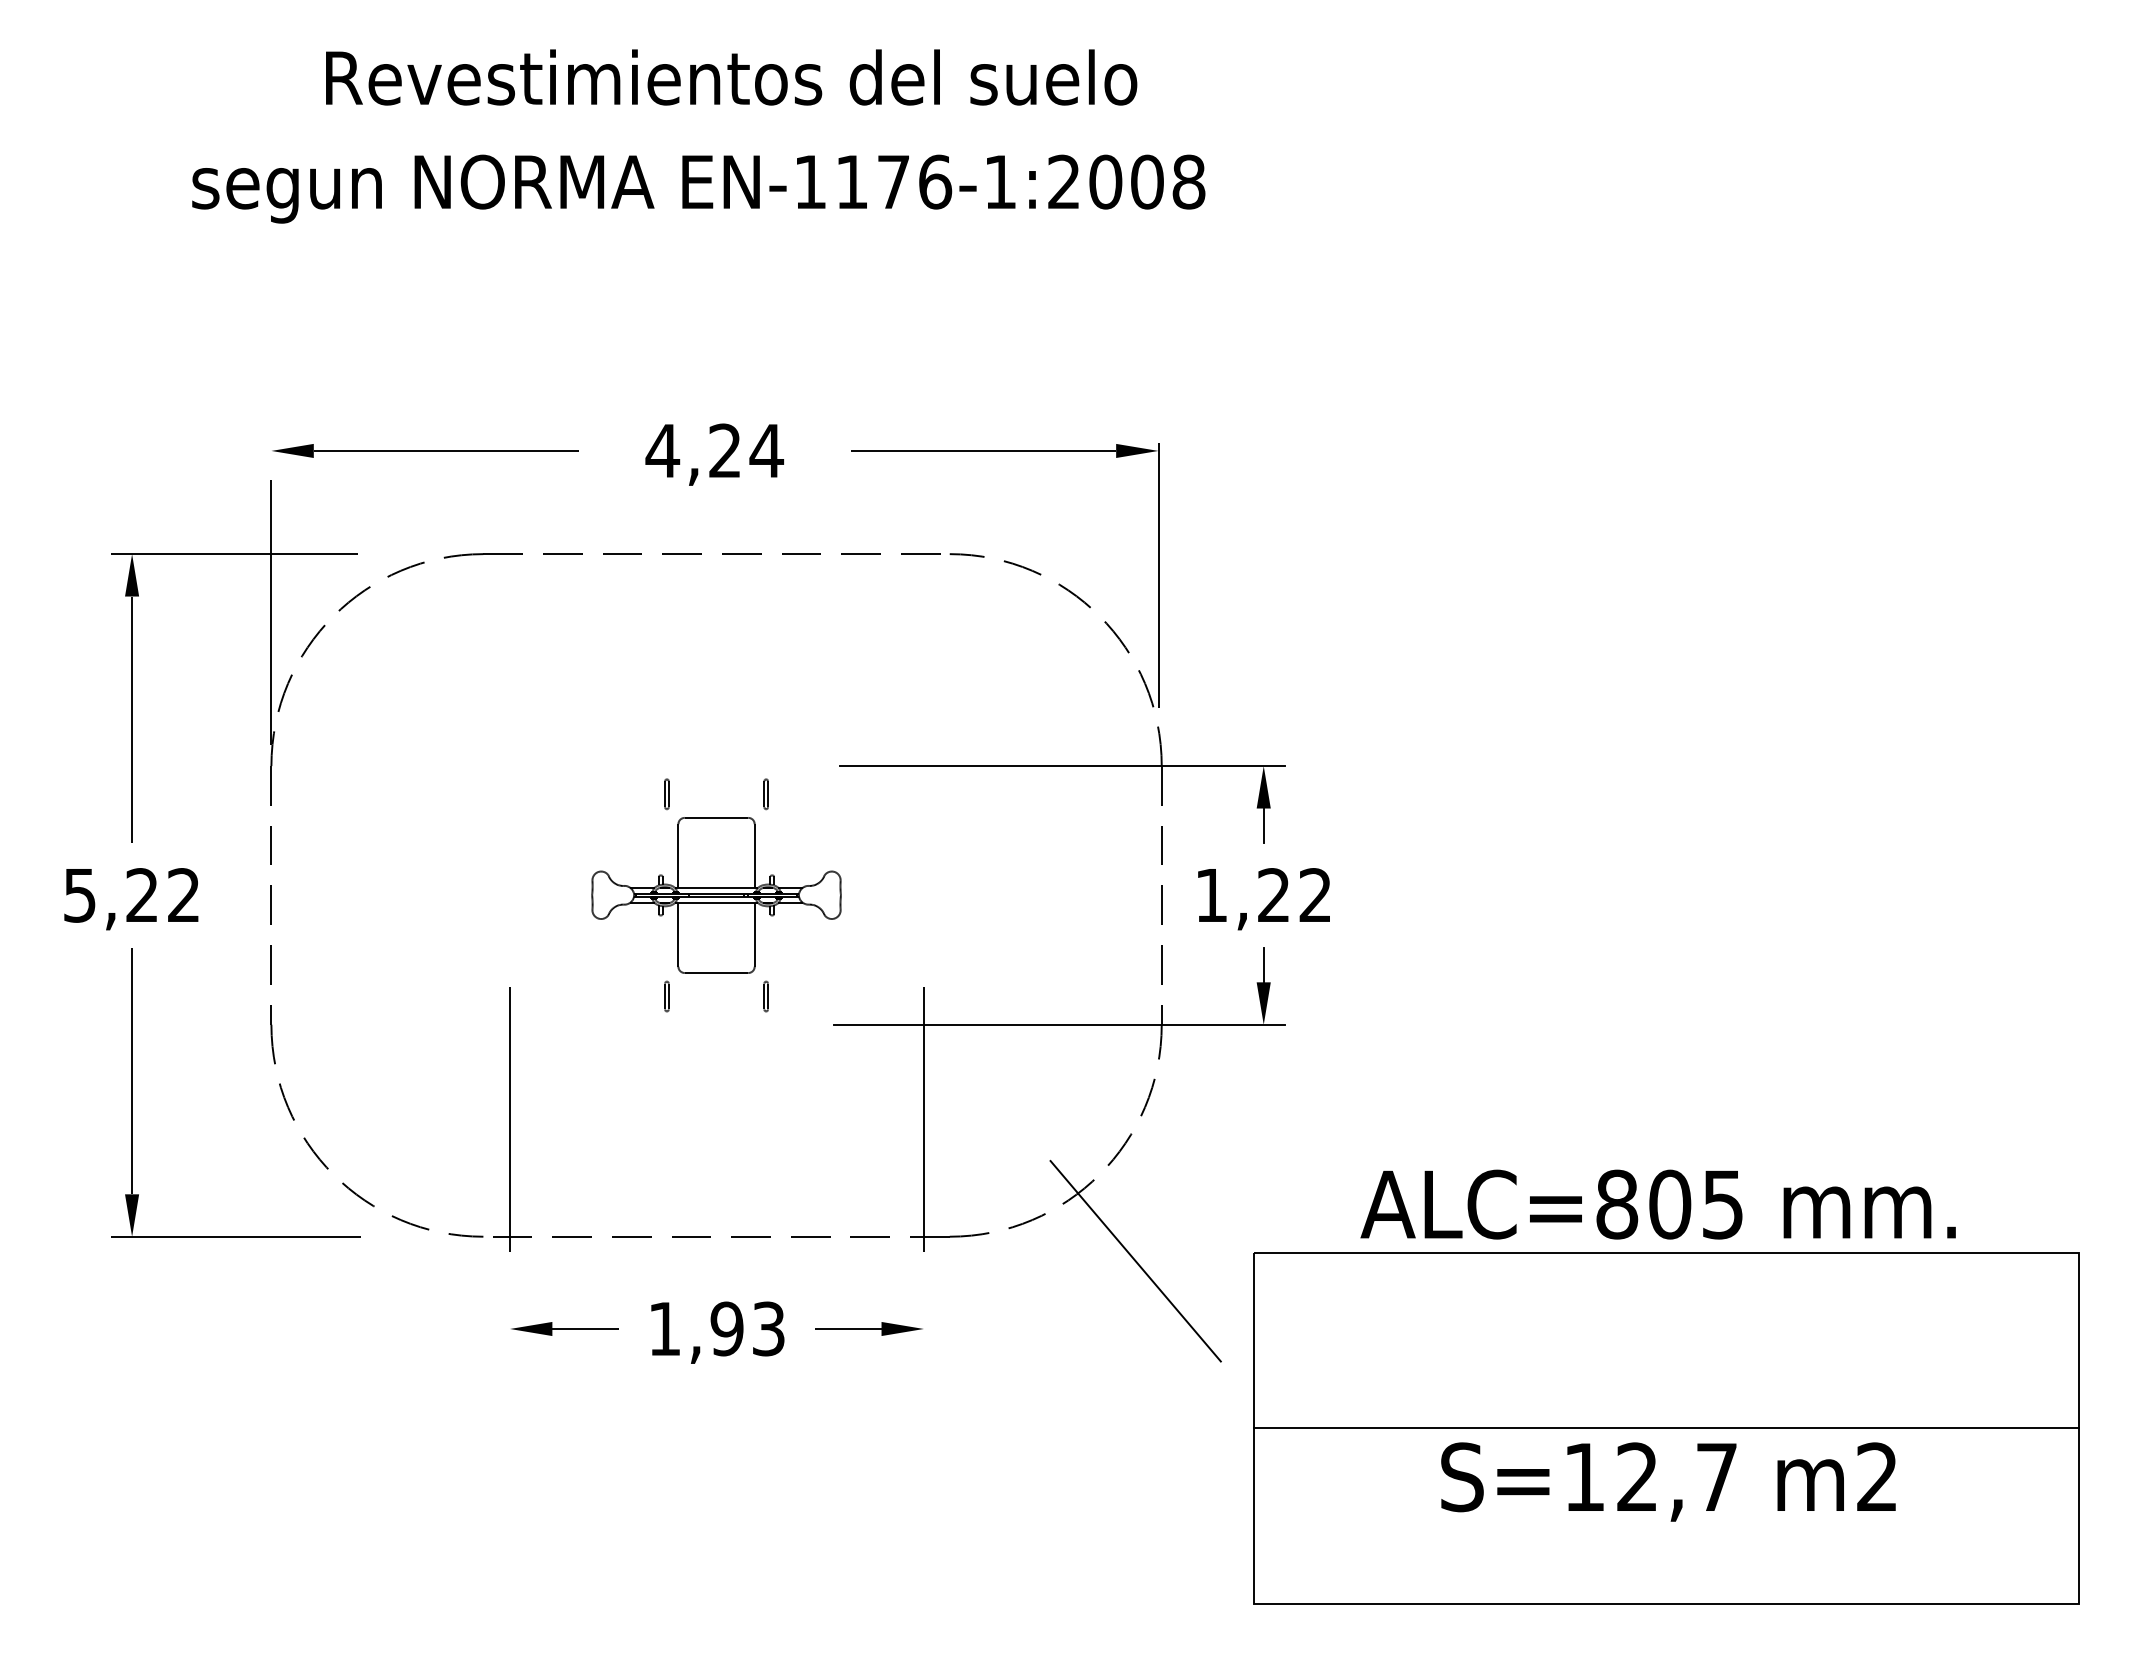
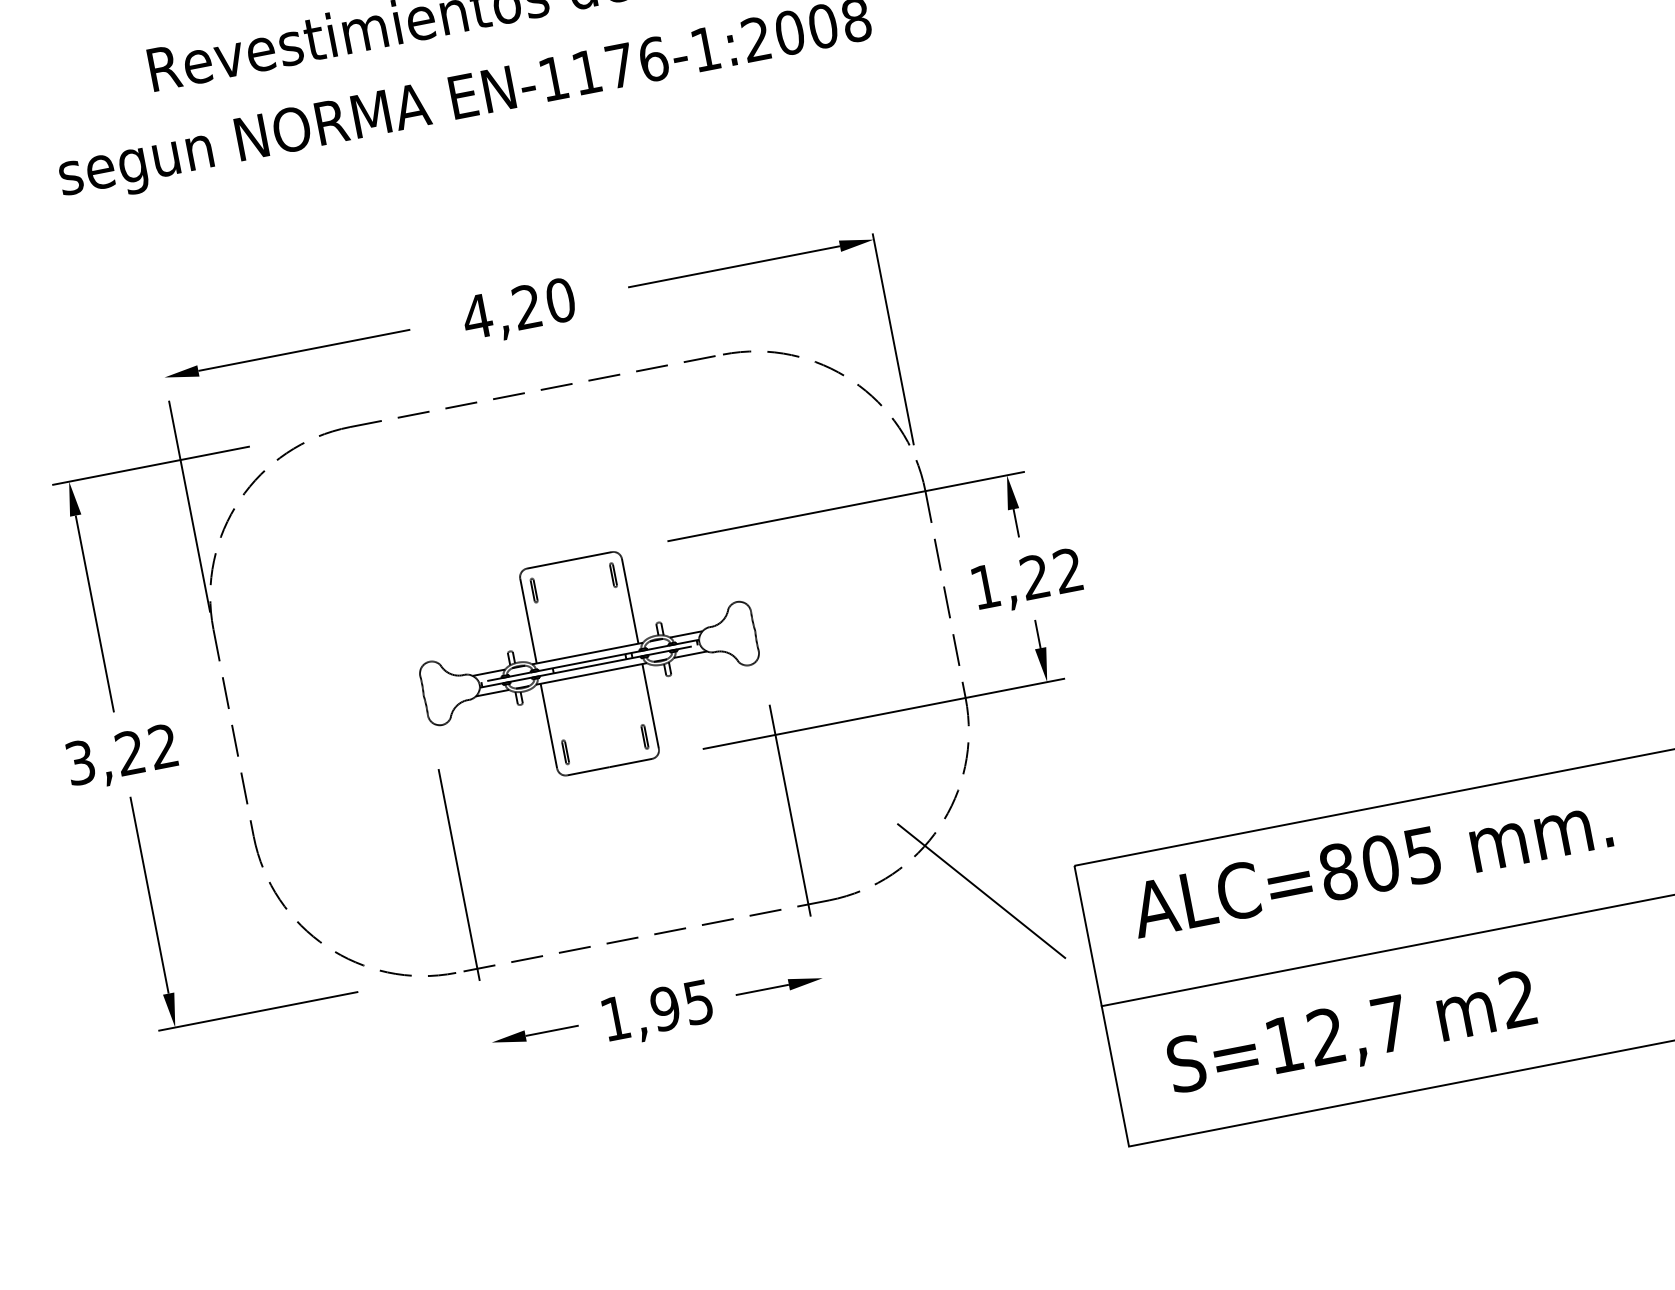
text: (766, 450) -> (560, 300), 4,24 -> 4,20
text: (79, 895) -> (80, 762), 5,22 -> 3,22
part: (716, 895) -> (589, 663), size x1.67
text: (1657, 1204) -> (1370, 865), moved
text: (768, 1328) -> (698, 1001), 1,93 -> 1,95
text: (1668, 1481) -> (1352, 1035), moved

